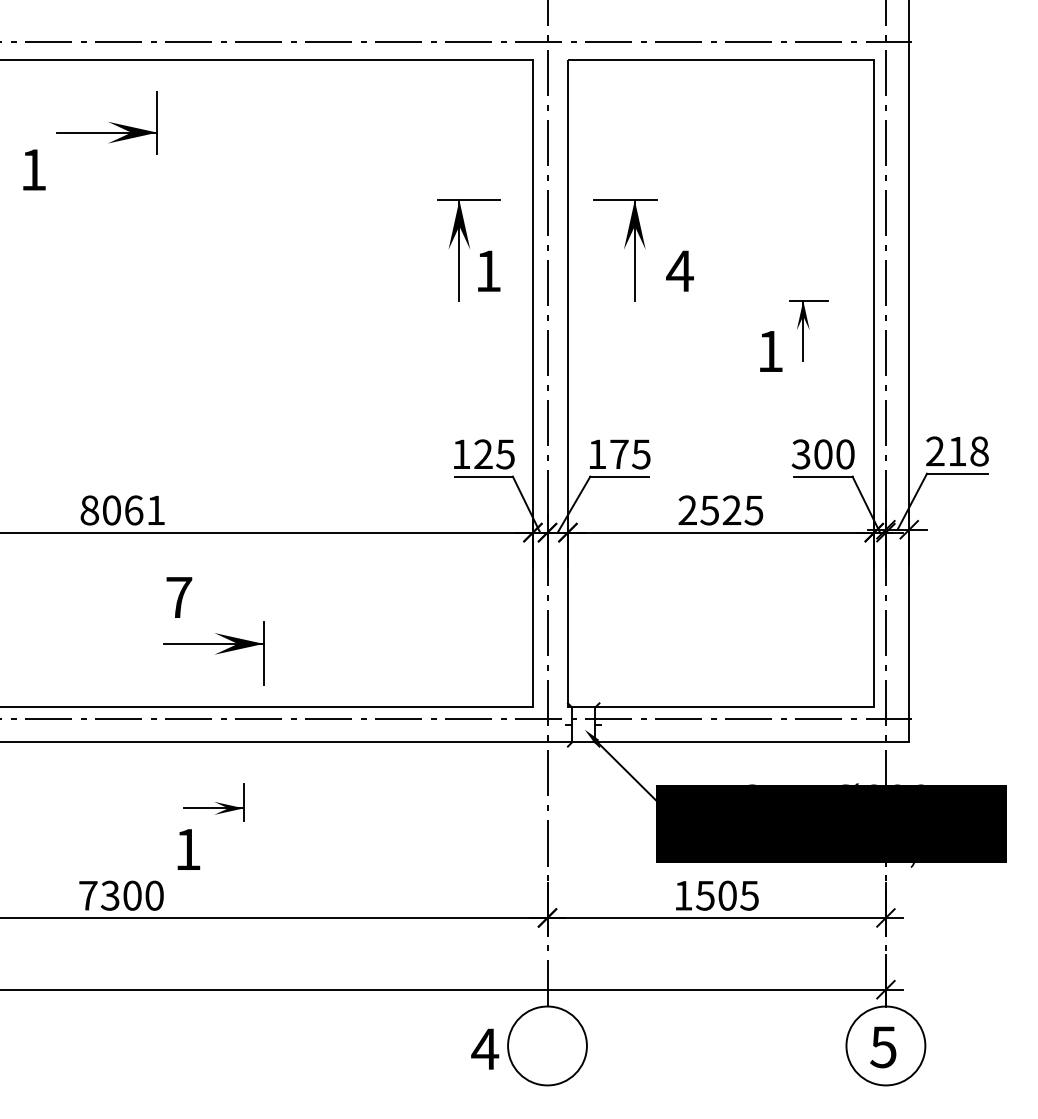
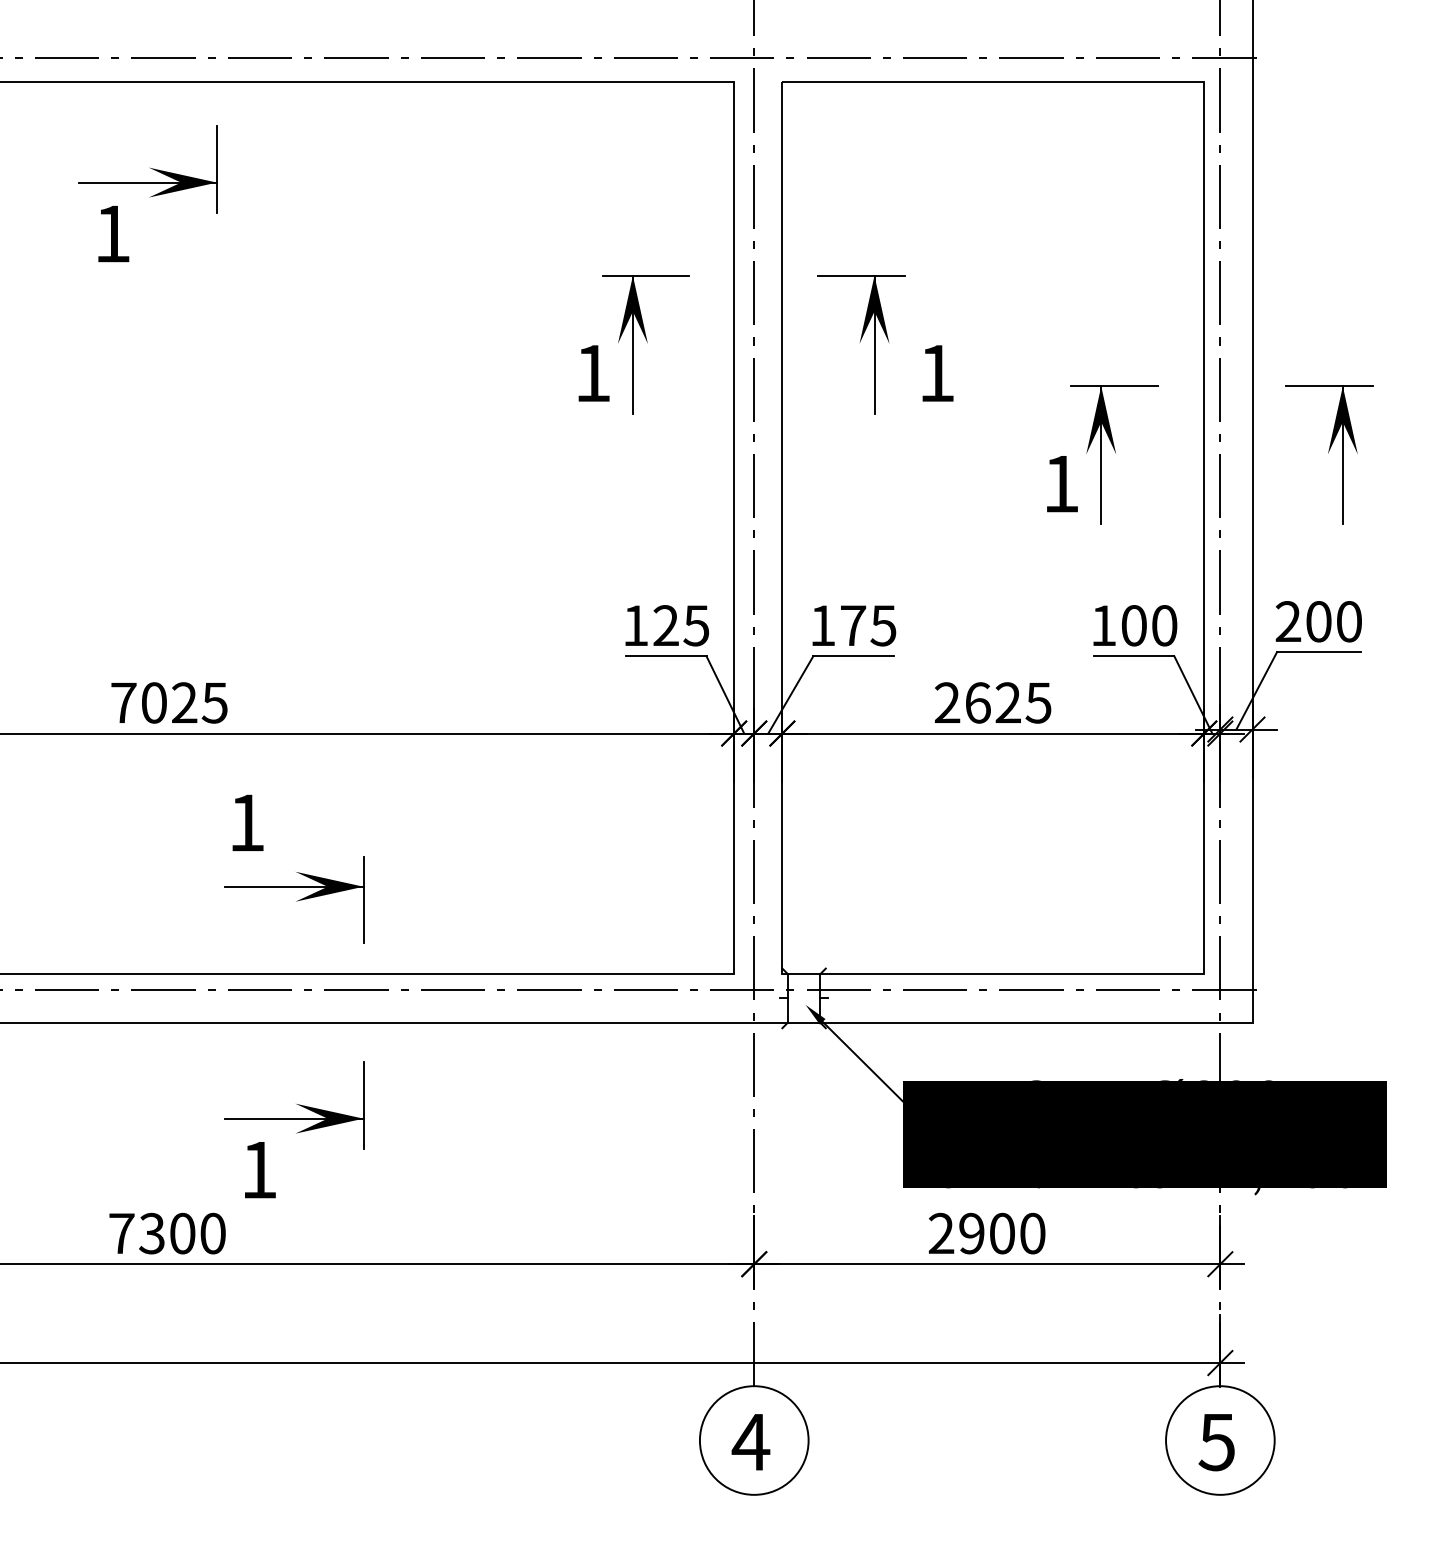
text: (34, 169) -> (113, 233), moved
text: (489, 270) -> (594, 372), moved
text: (679, 270) -> (936, 372), 4 -> 1
part: (808, 330) -> (1113, 455), size x1.67
part: (965, 330) -> (1329, 455), added
text: (968, 451) -> (1334, 621), 218 -> 200
text: (800, 454) -> (1102, 625), 300 -> 100
text: (122, 510) -> (168, 703), 8061 -> 7025
text: (709, 510) -> (977, 703), 2525 -> 2625
text: (179, 597) -> (247, 822), 7 -> 1
part: (213, 802) -> (294, 1105), size x1.67
text: (716, 895) -> (987, 1233), 1505 -> 2900
text: (485, 1048) -> (751, 1441), moved

